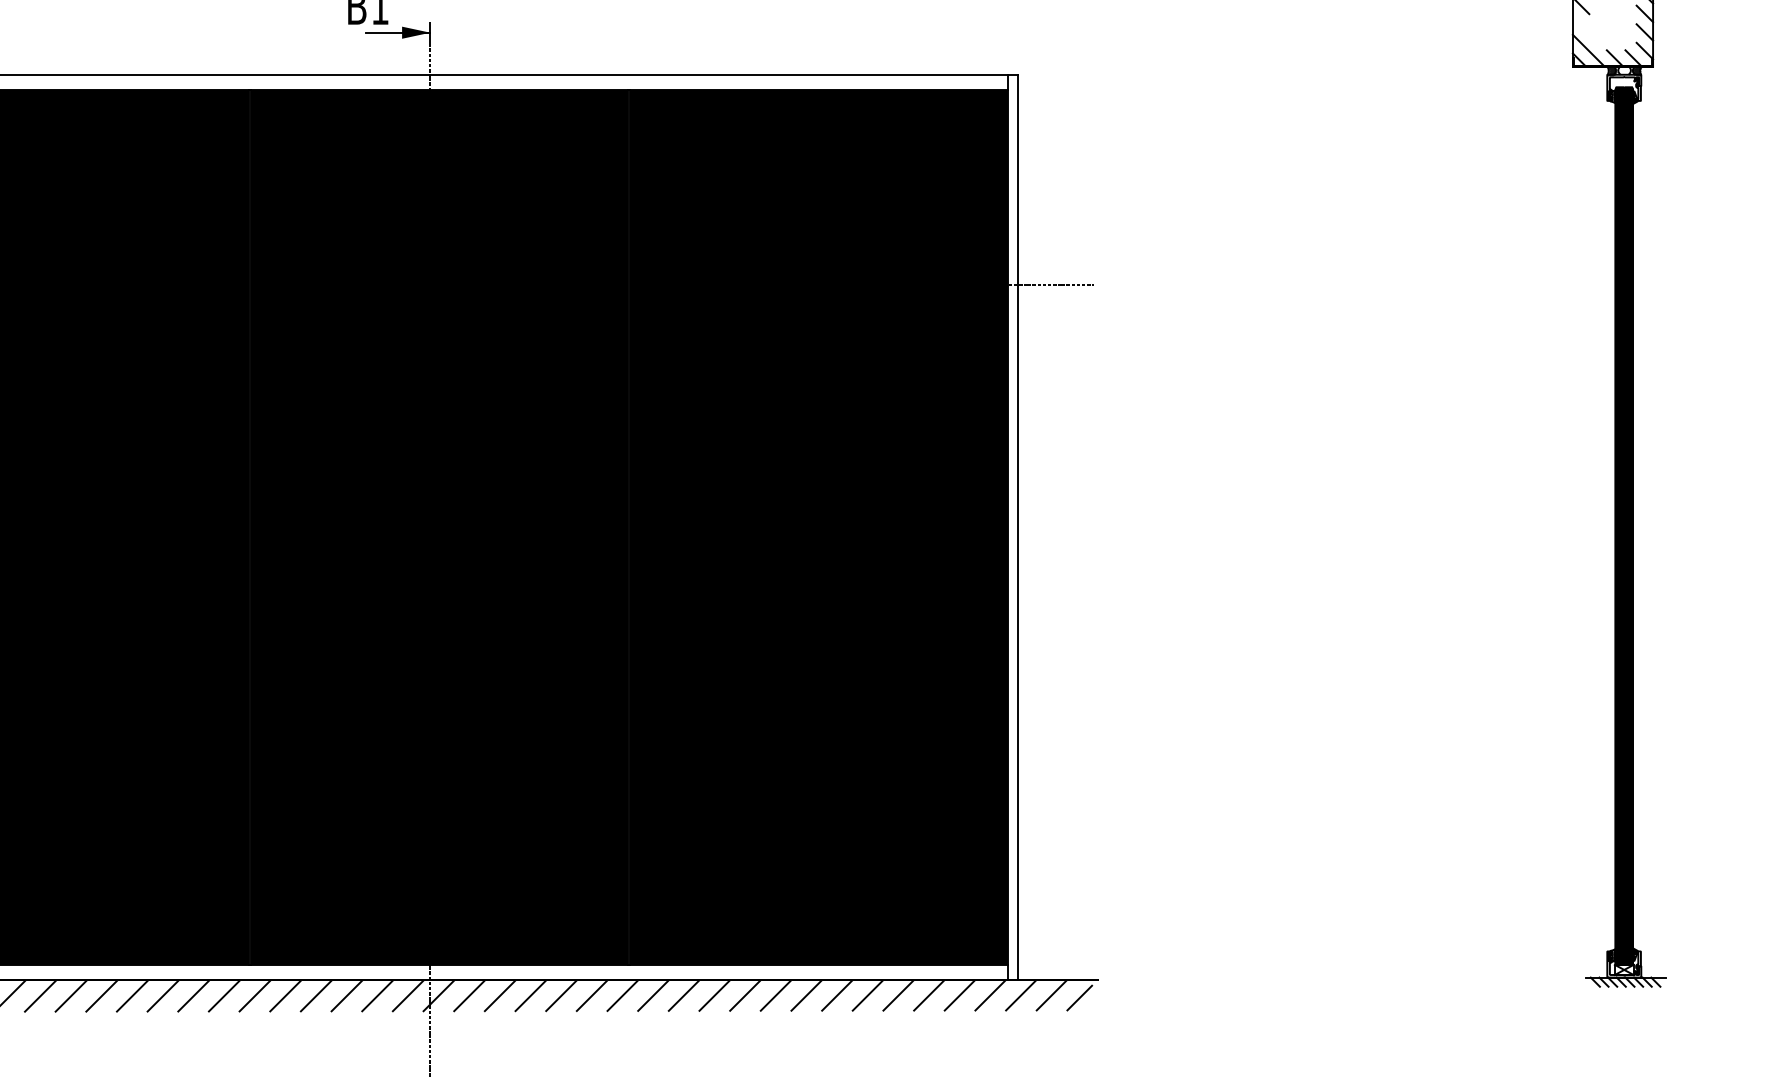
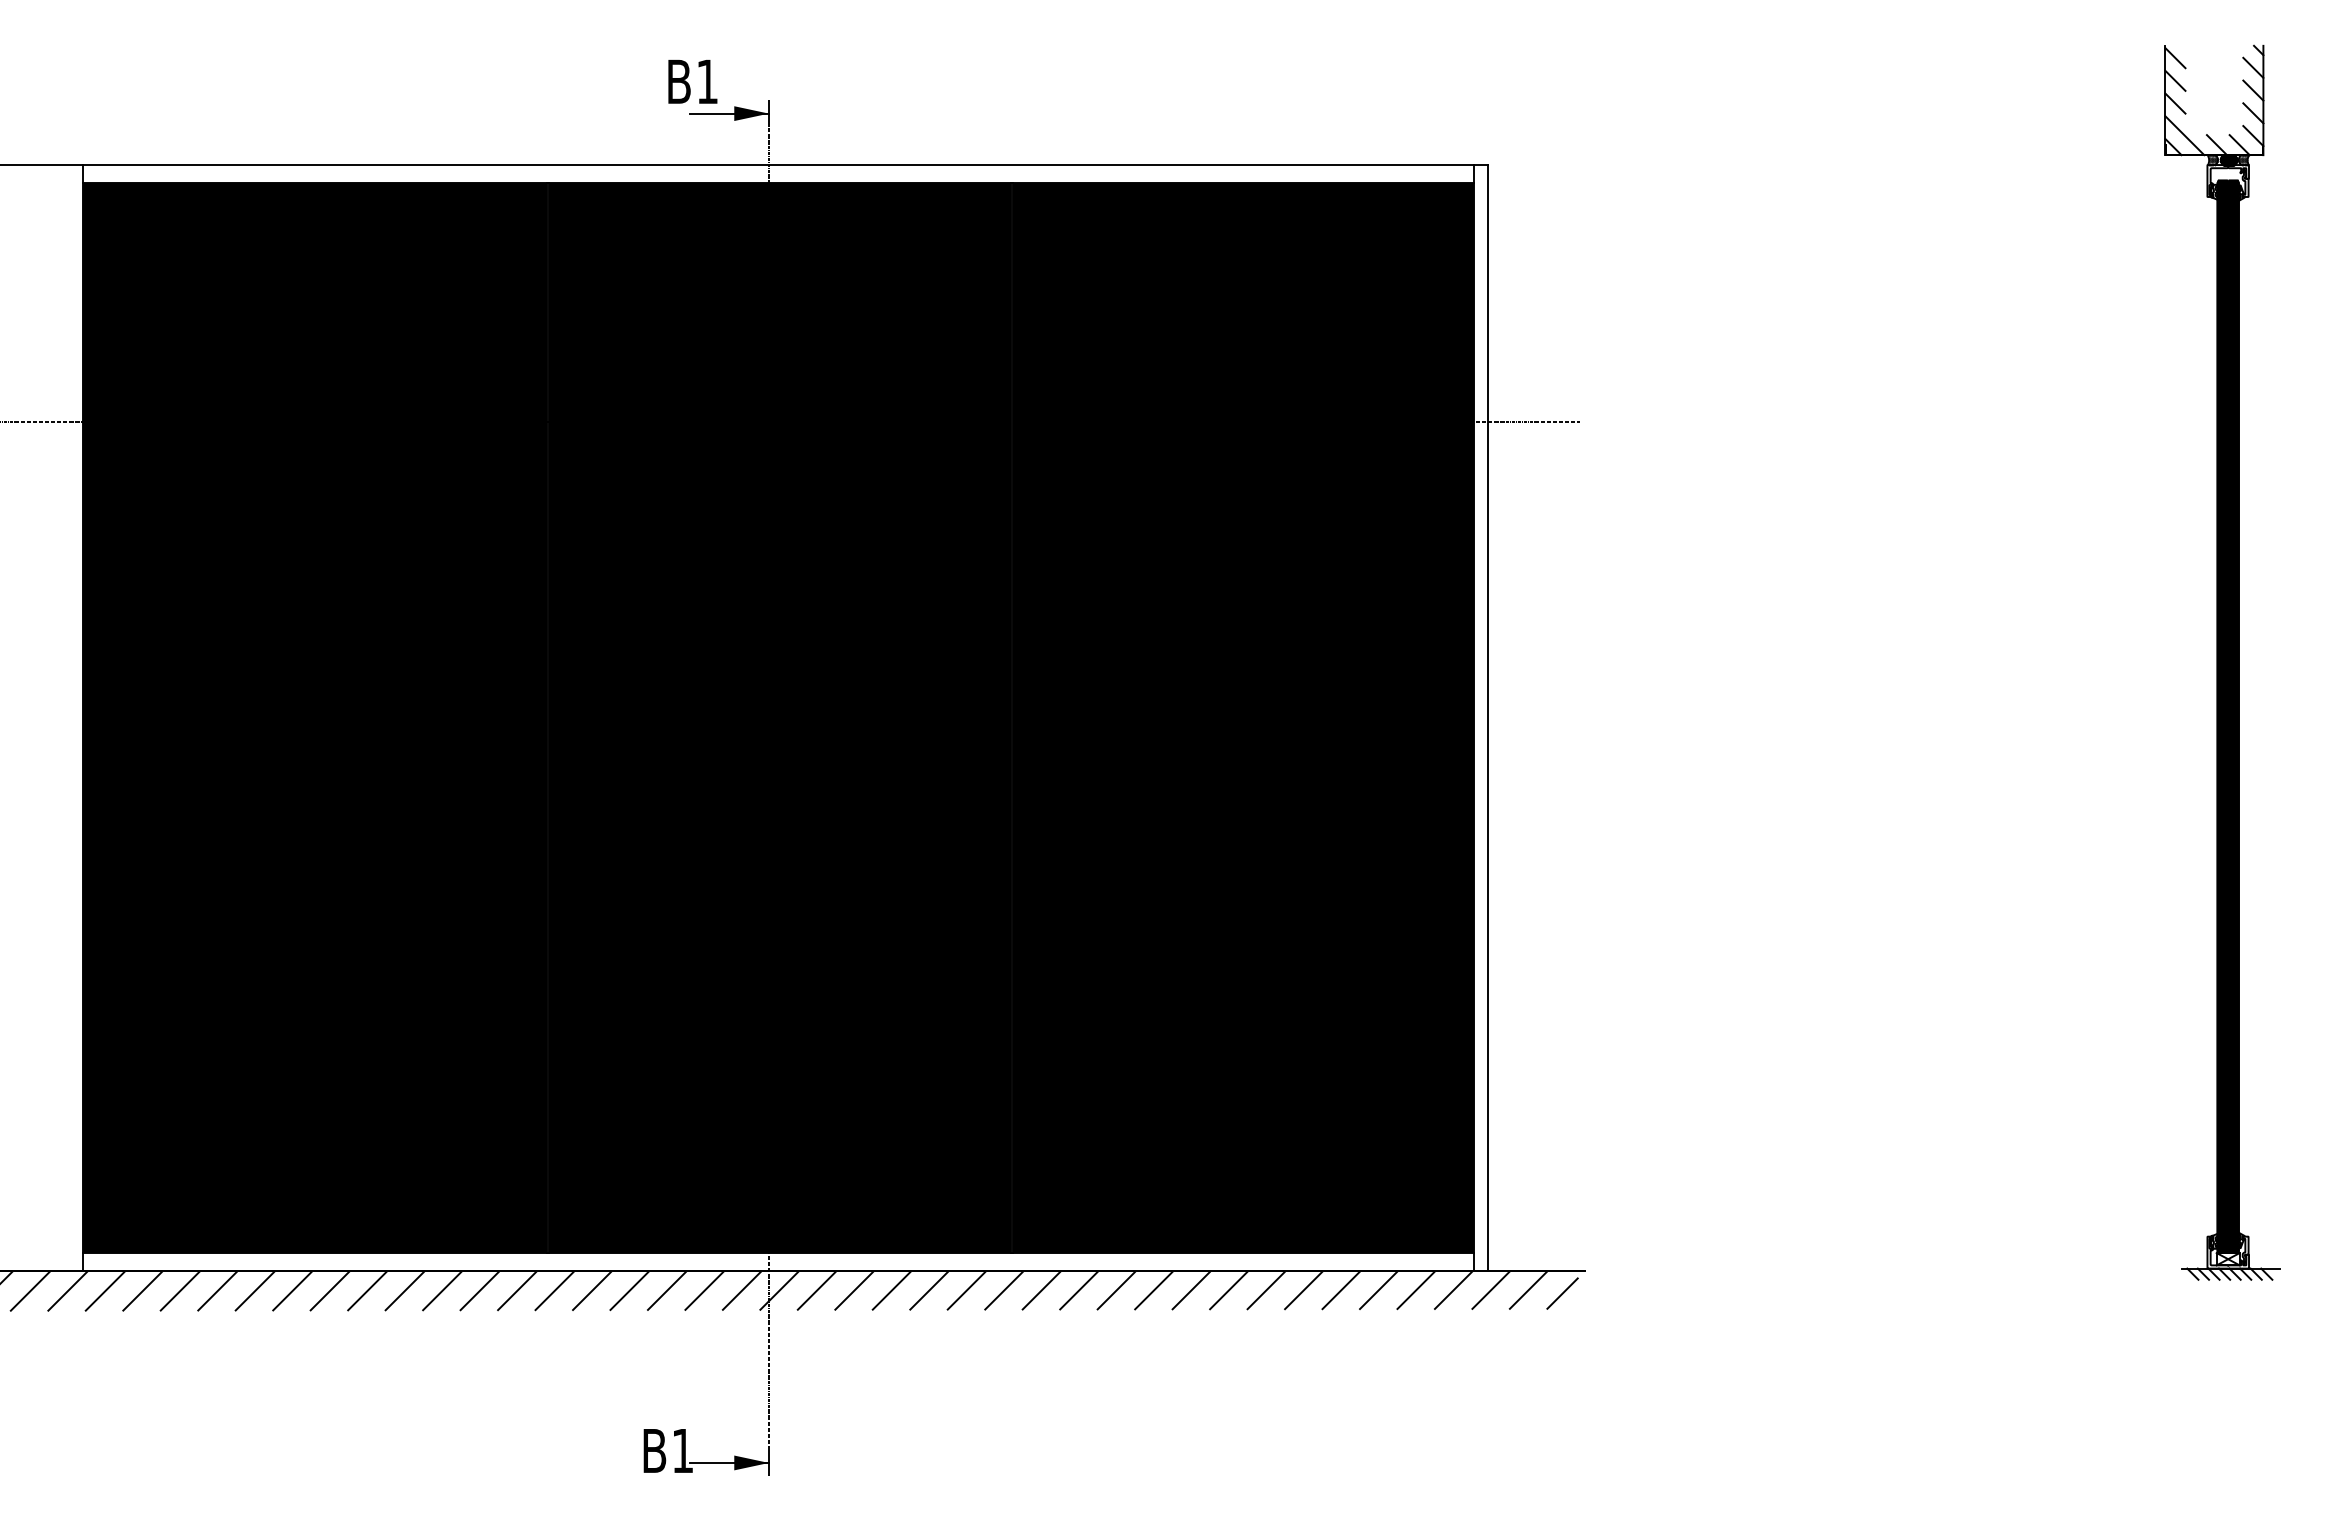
line: (1581, 24) -> (2175, 103), added
hatch: (1624, 70) -> (2228, 159), added

